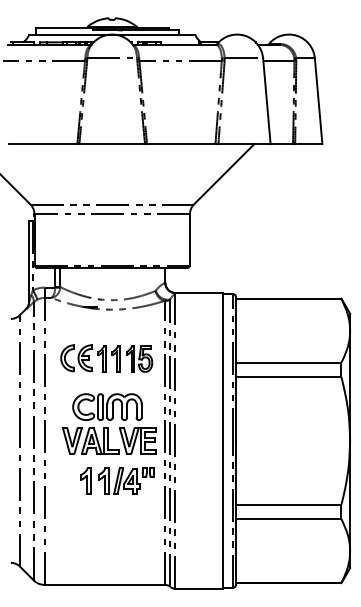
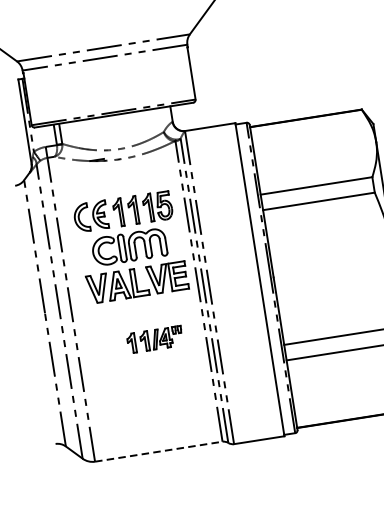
part: (109, 423) -> (134, 264), moved
part: (117, 480) -> (154, 339), size x0.7
line: (105, 584) -> (159, 451), solid -> dashed

